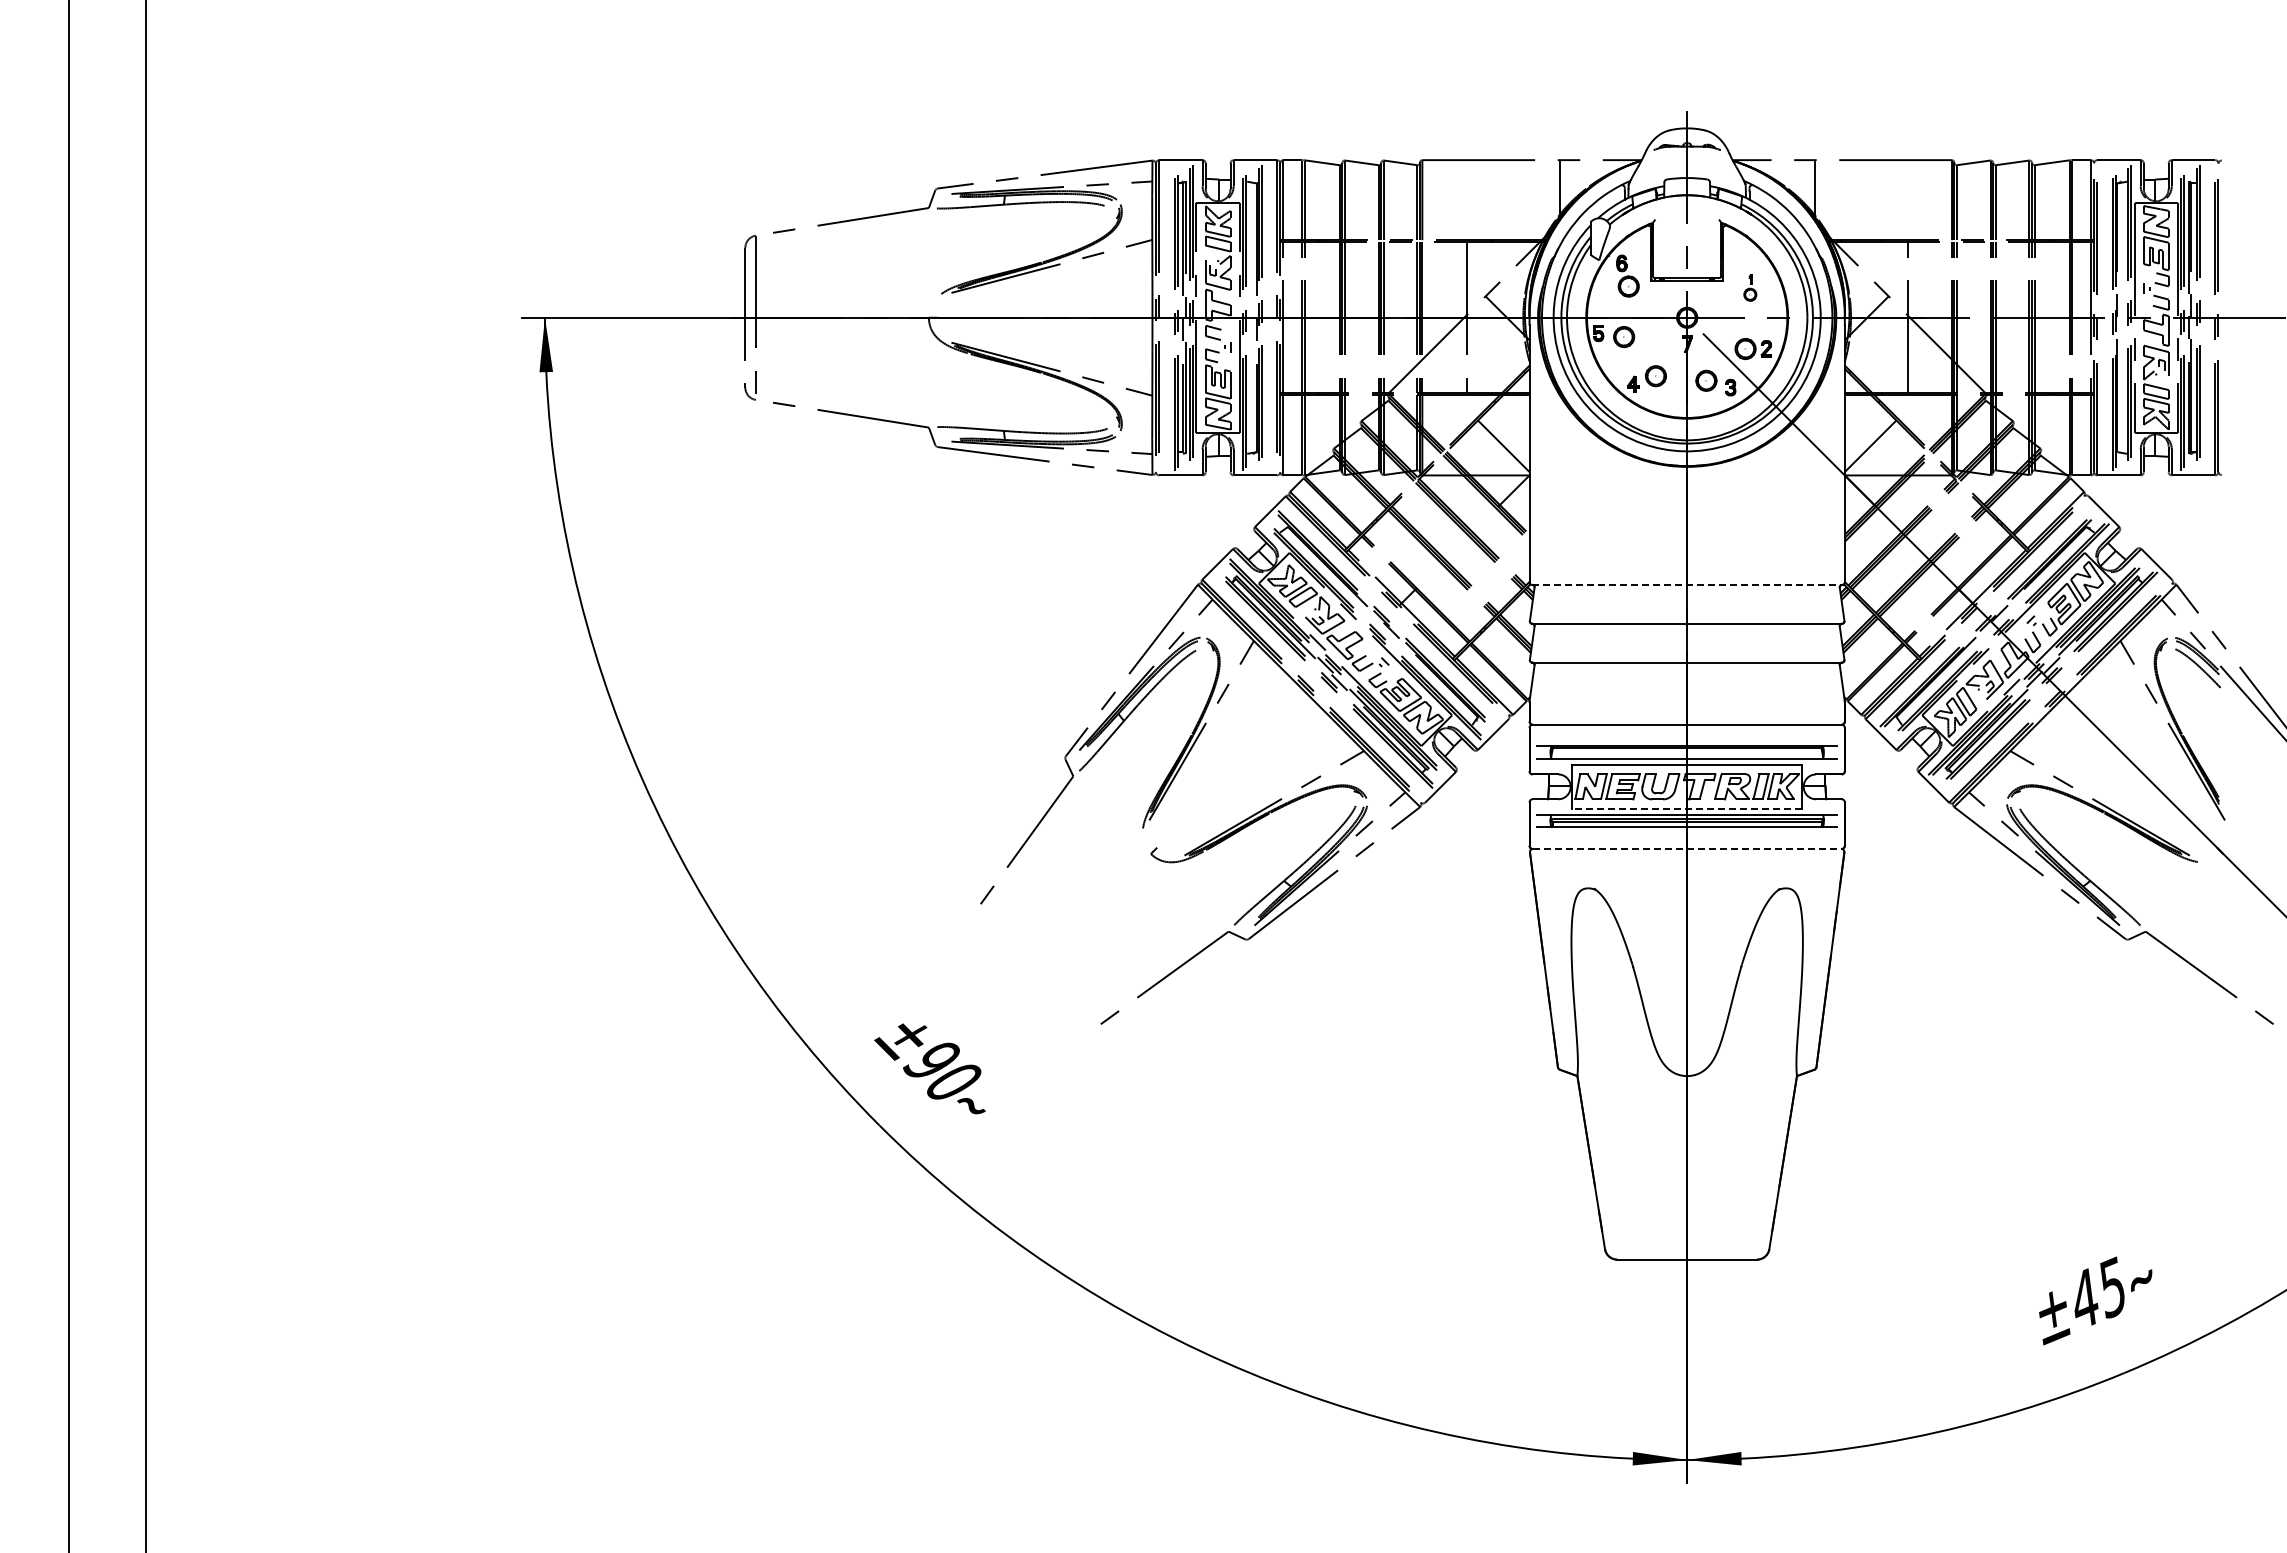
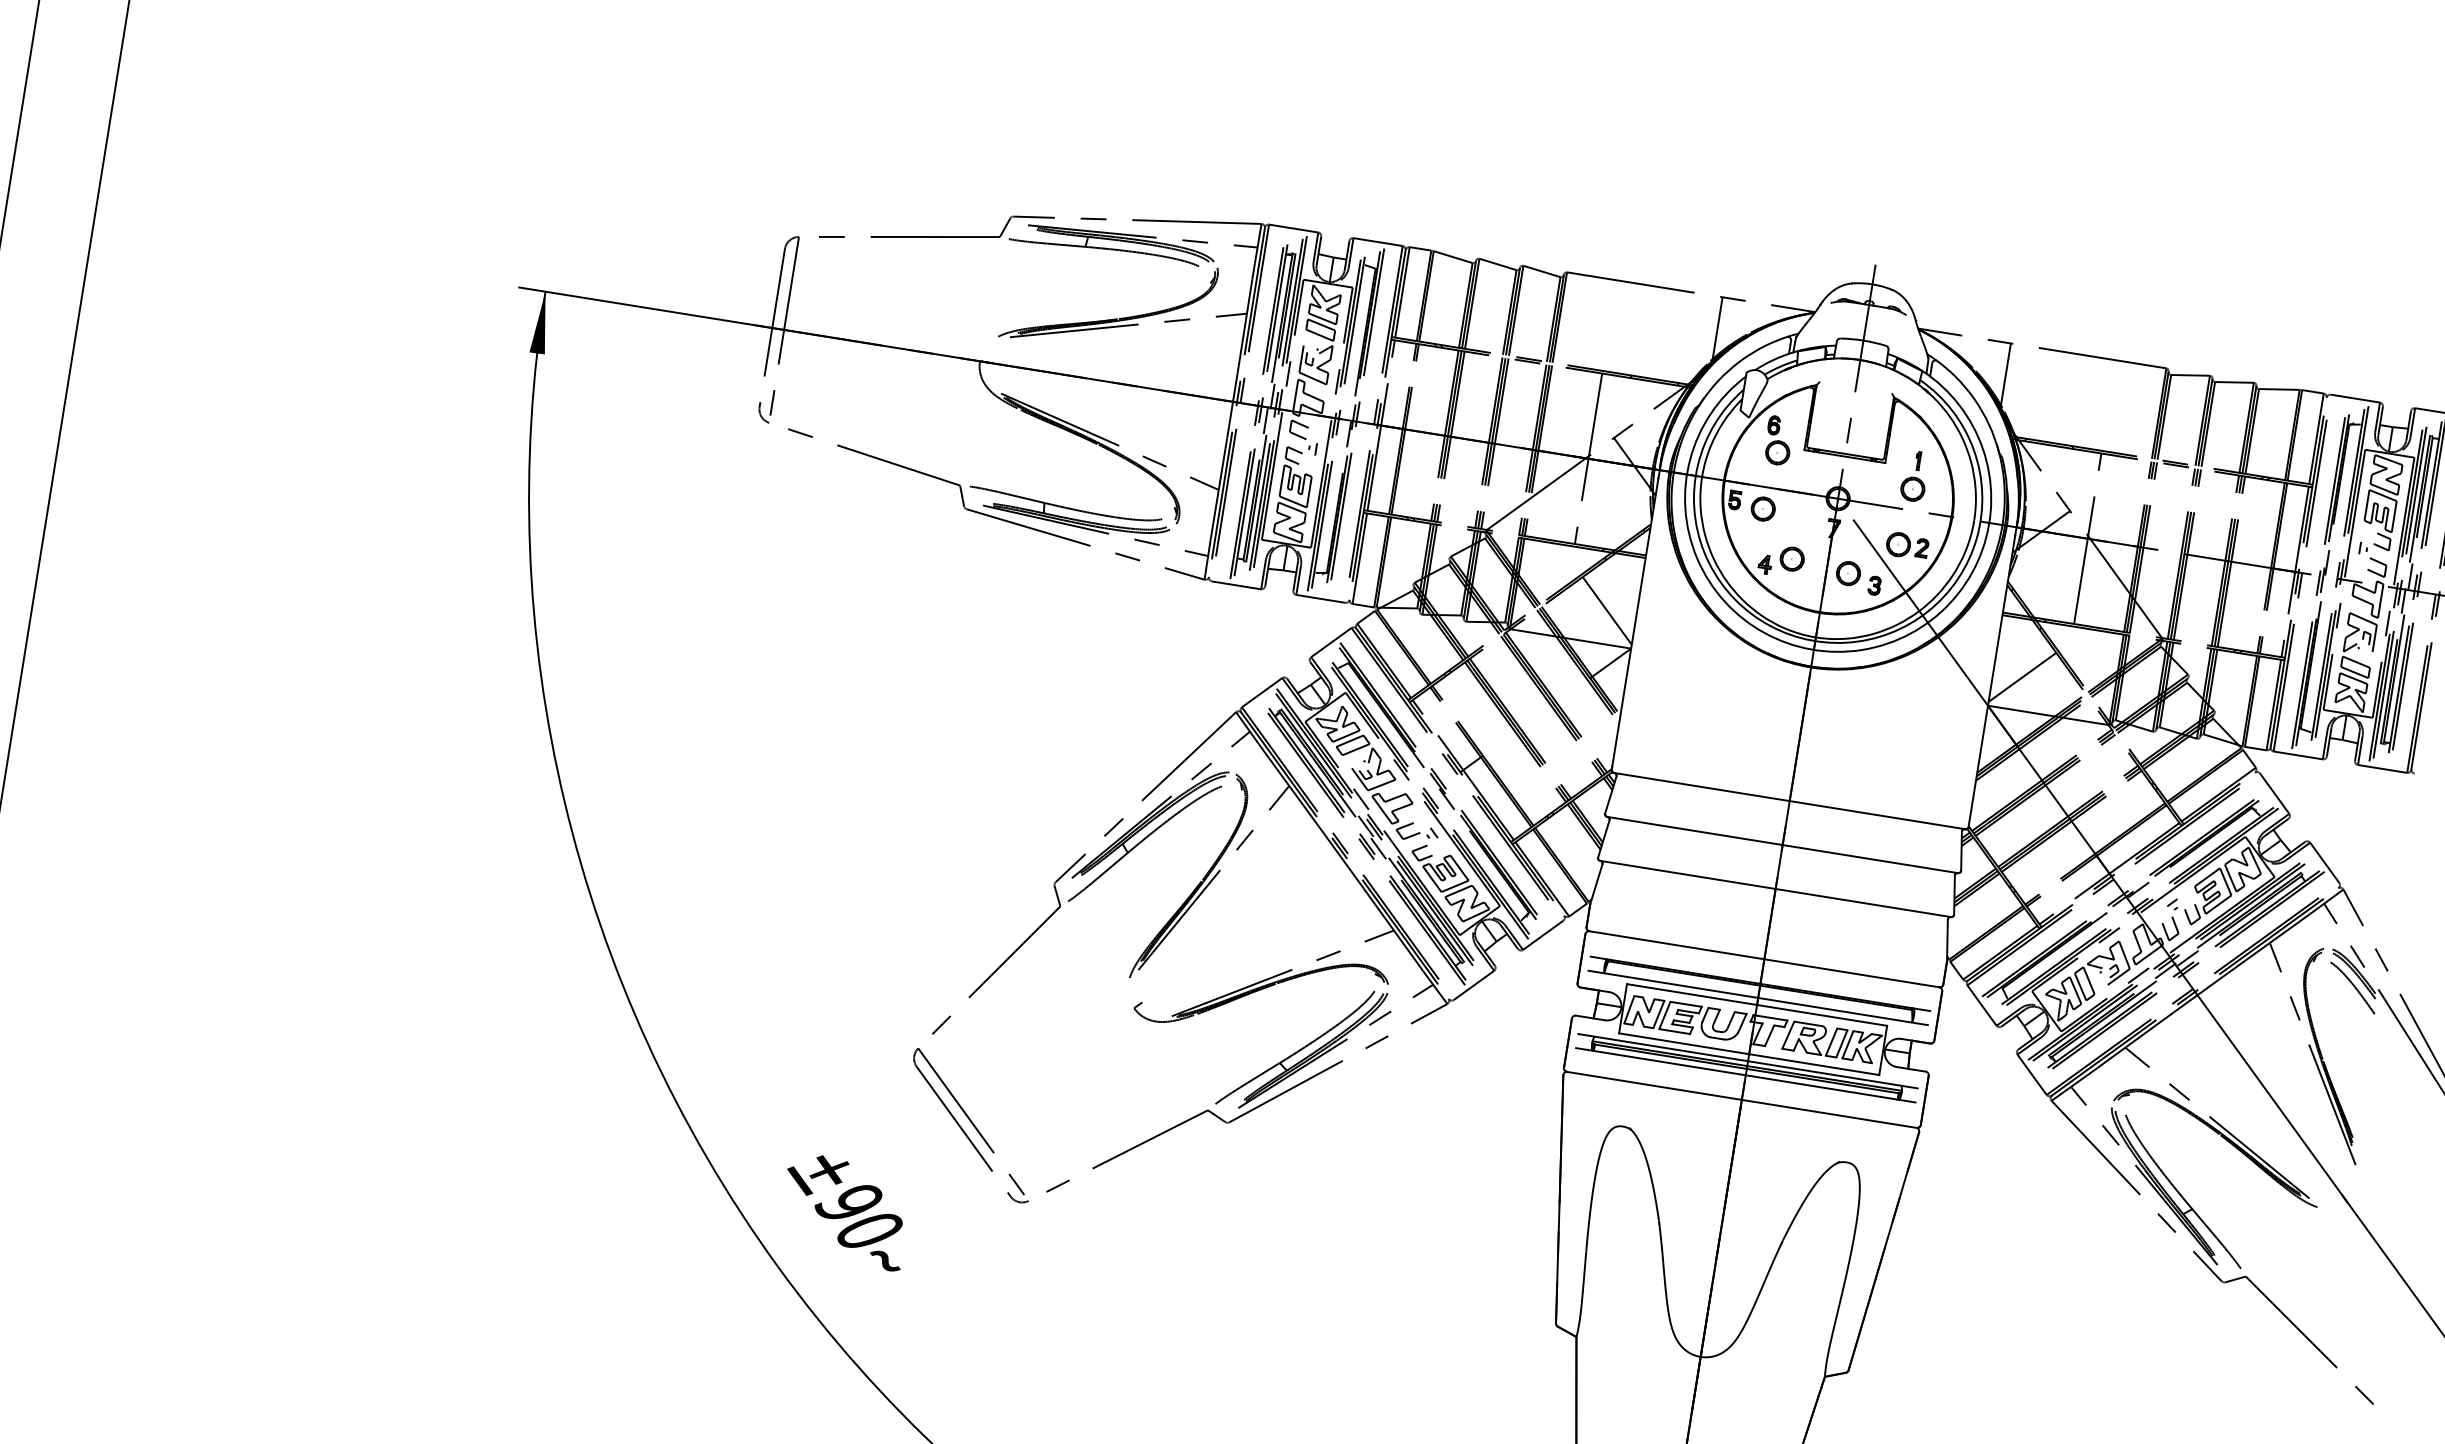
part: (1750, 287) -> (1915, 475), size x1.67
line: (1687, 584) -> (1790, 800), dashed -> solid
line: (1687, 808) -> (1749, 1054), dashed -> solid
line: (1687, 848) -> (1742, 1099), dashed -> solid
part: (1026, 977) -> (970, 1125), added

